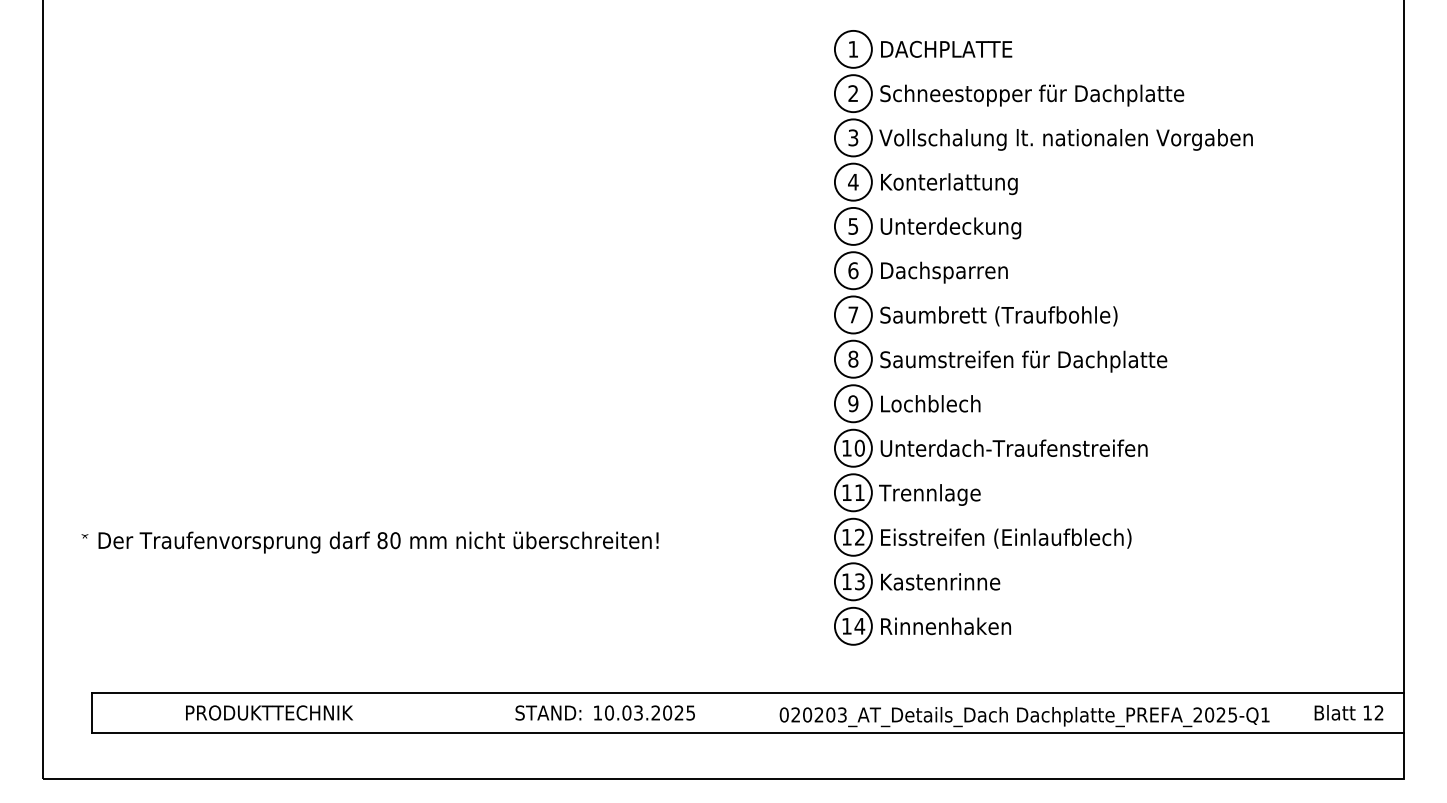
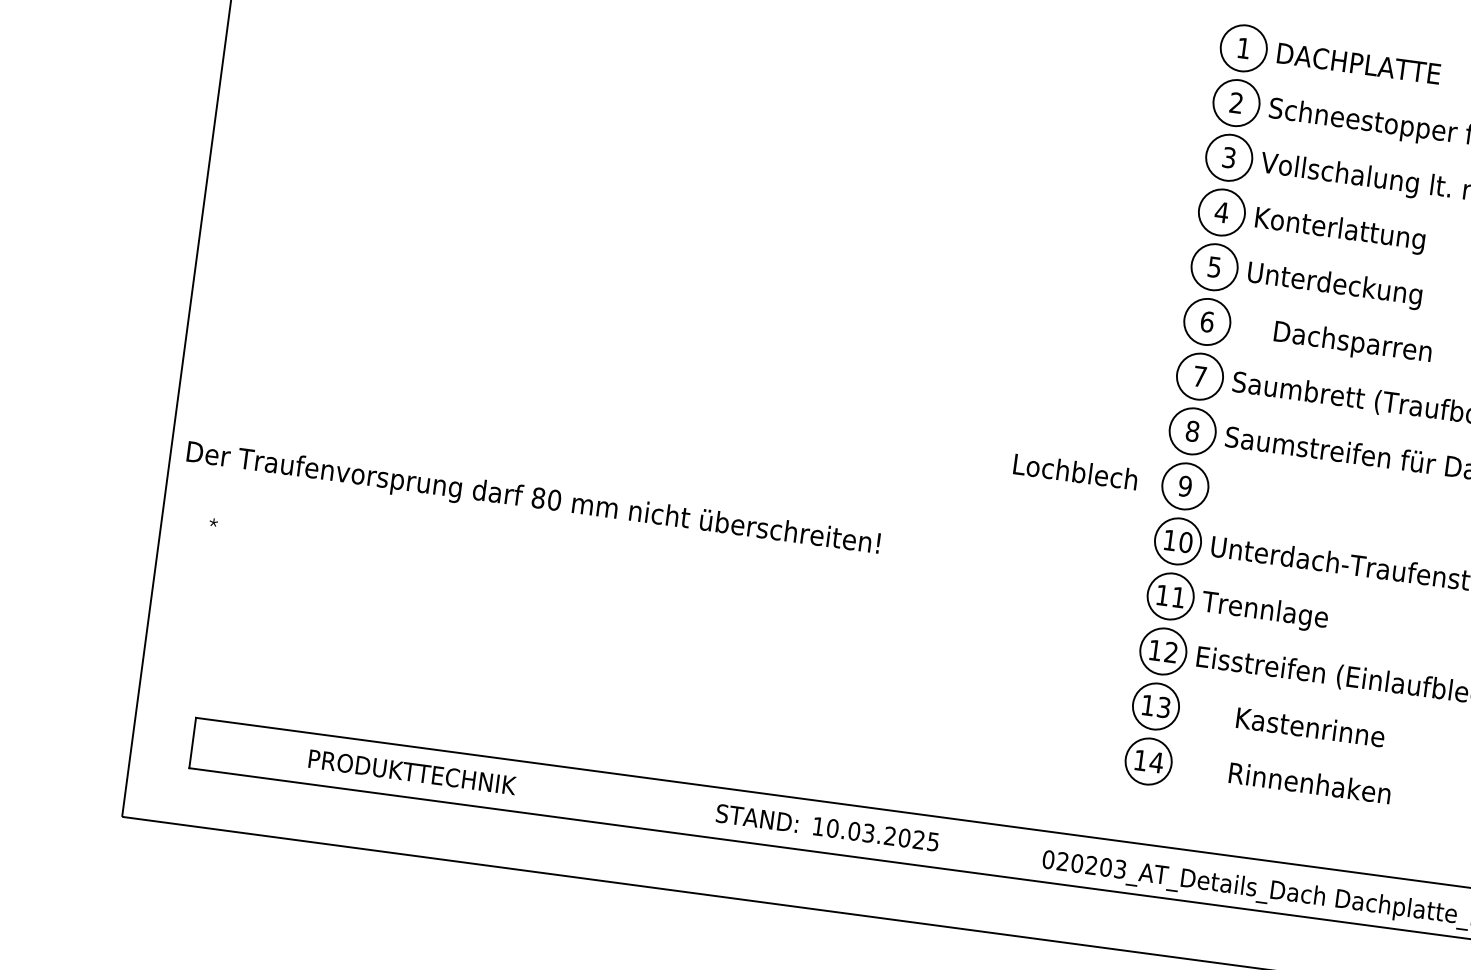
text: (944, 272) -> (1352, 343), moved
text: (930, 403) -> (1075, 471), moved
text: (378, 542) -> (533, 499), moved
text: (940, 581) -> (1310, 726), moved
text: (945, 626) -> (1309, 783), moved

